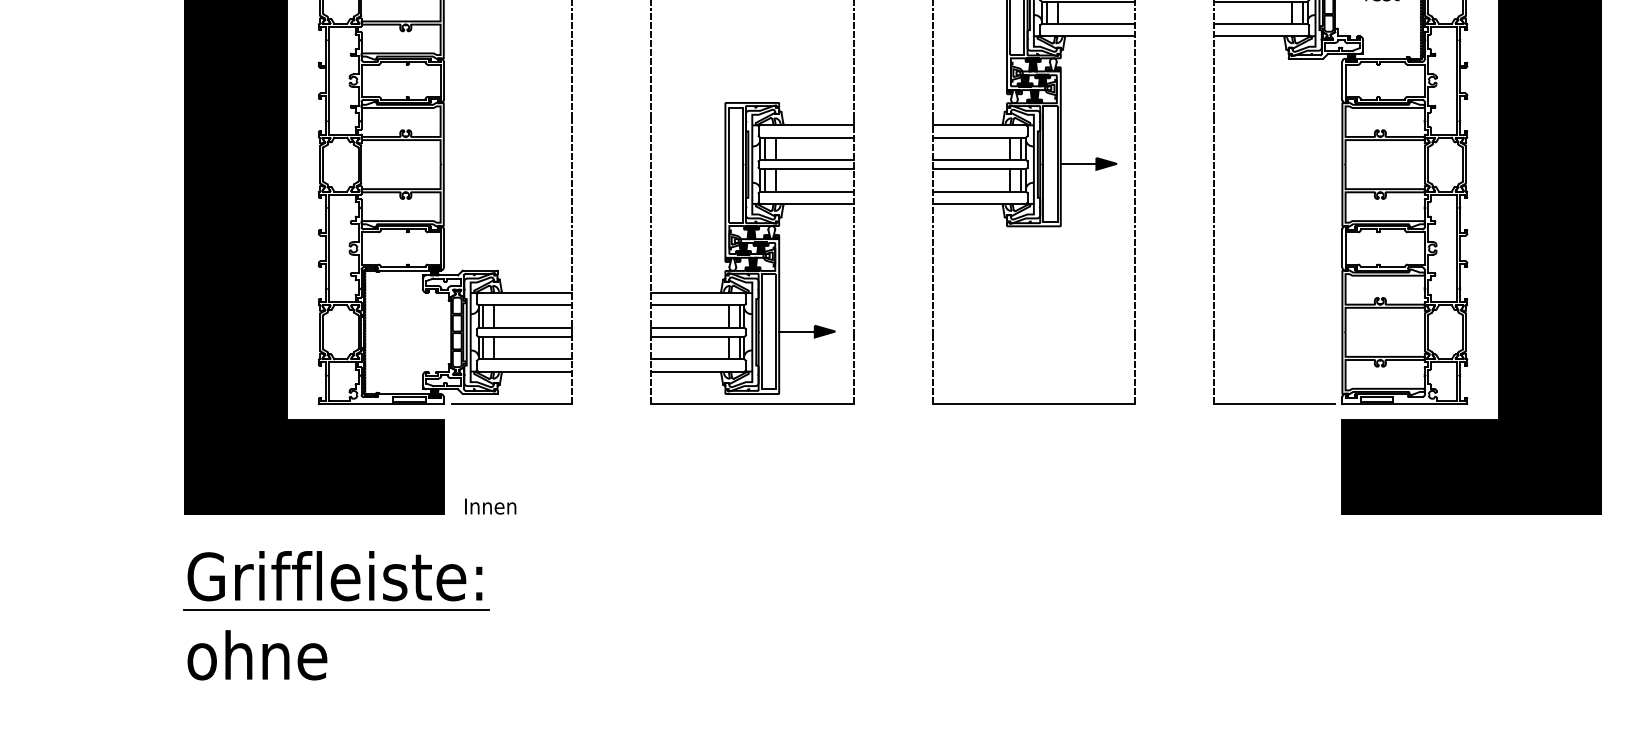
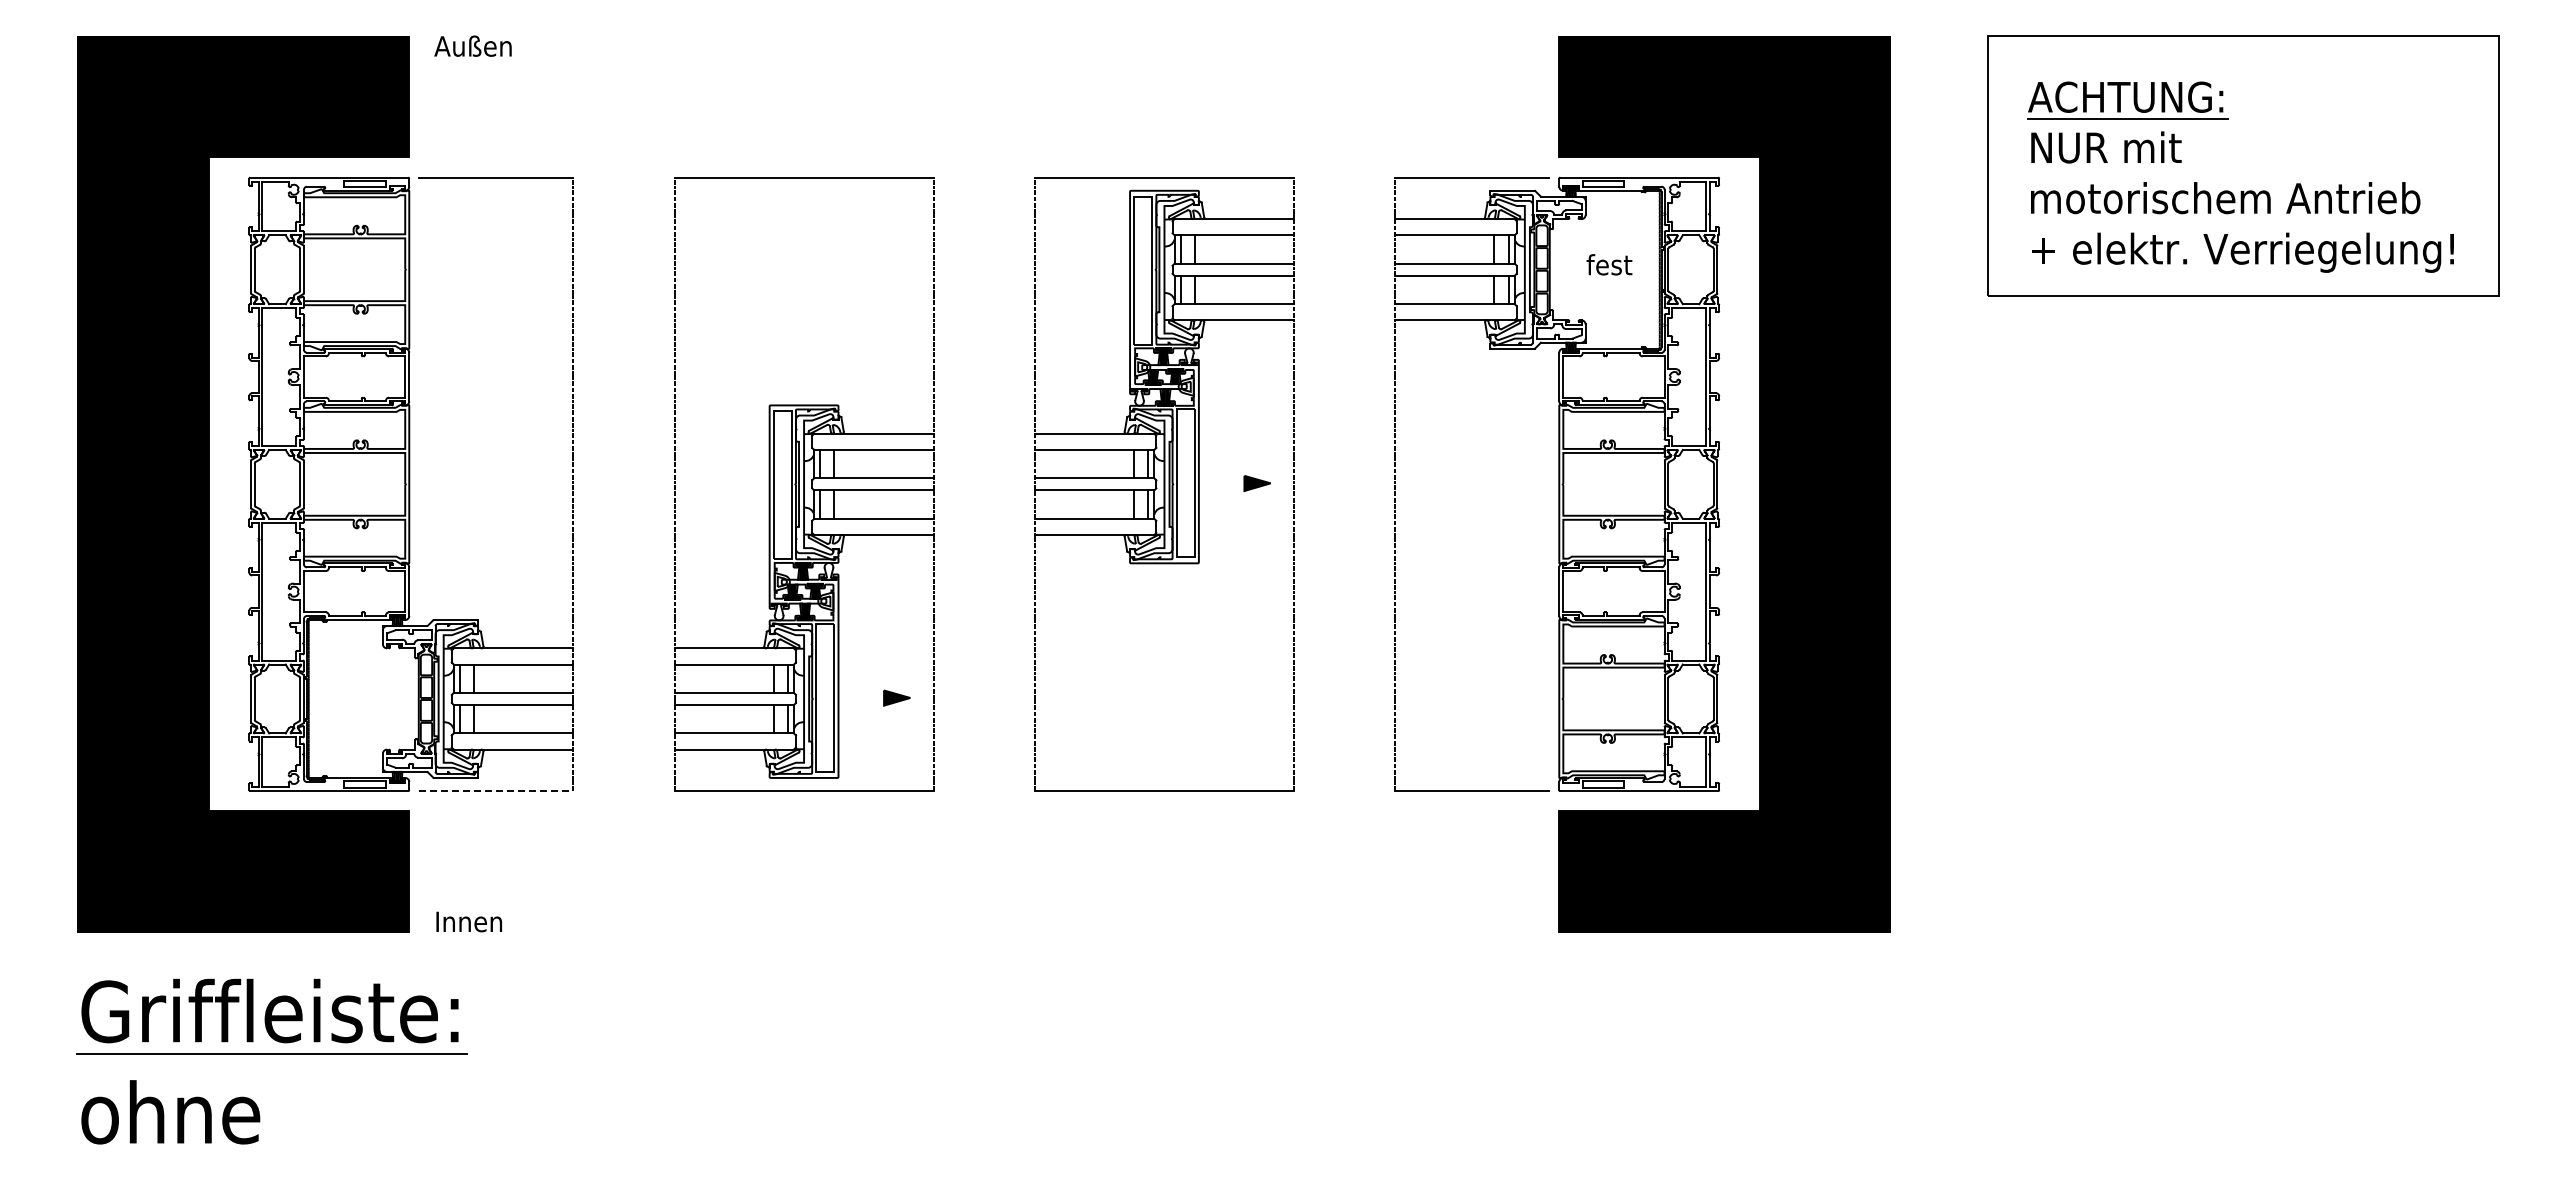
line: (1078, 163) -> (1221, 483), removed
line: (797, 331) -> (861, 697), removed
line: (511, 404) -> (496, 791), solid -> dashed

